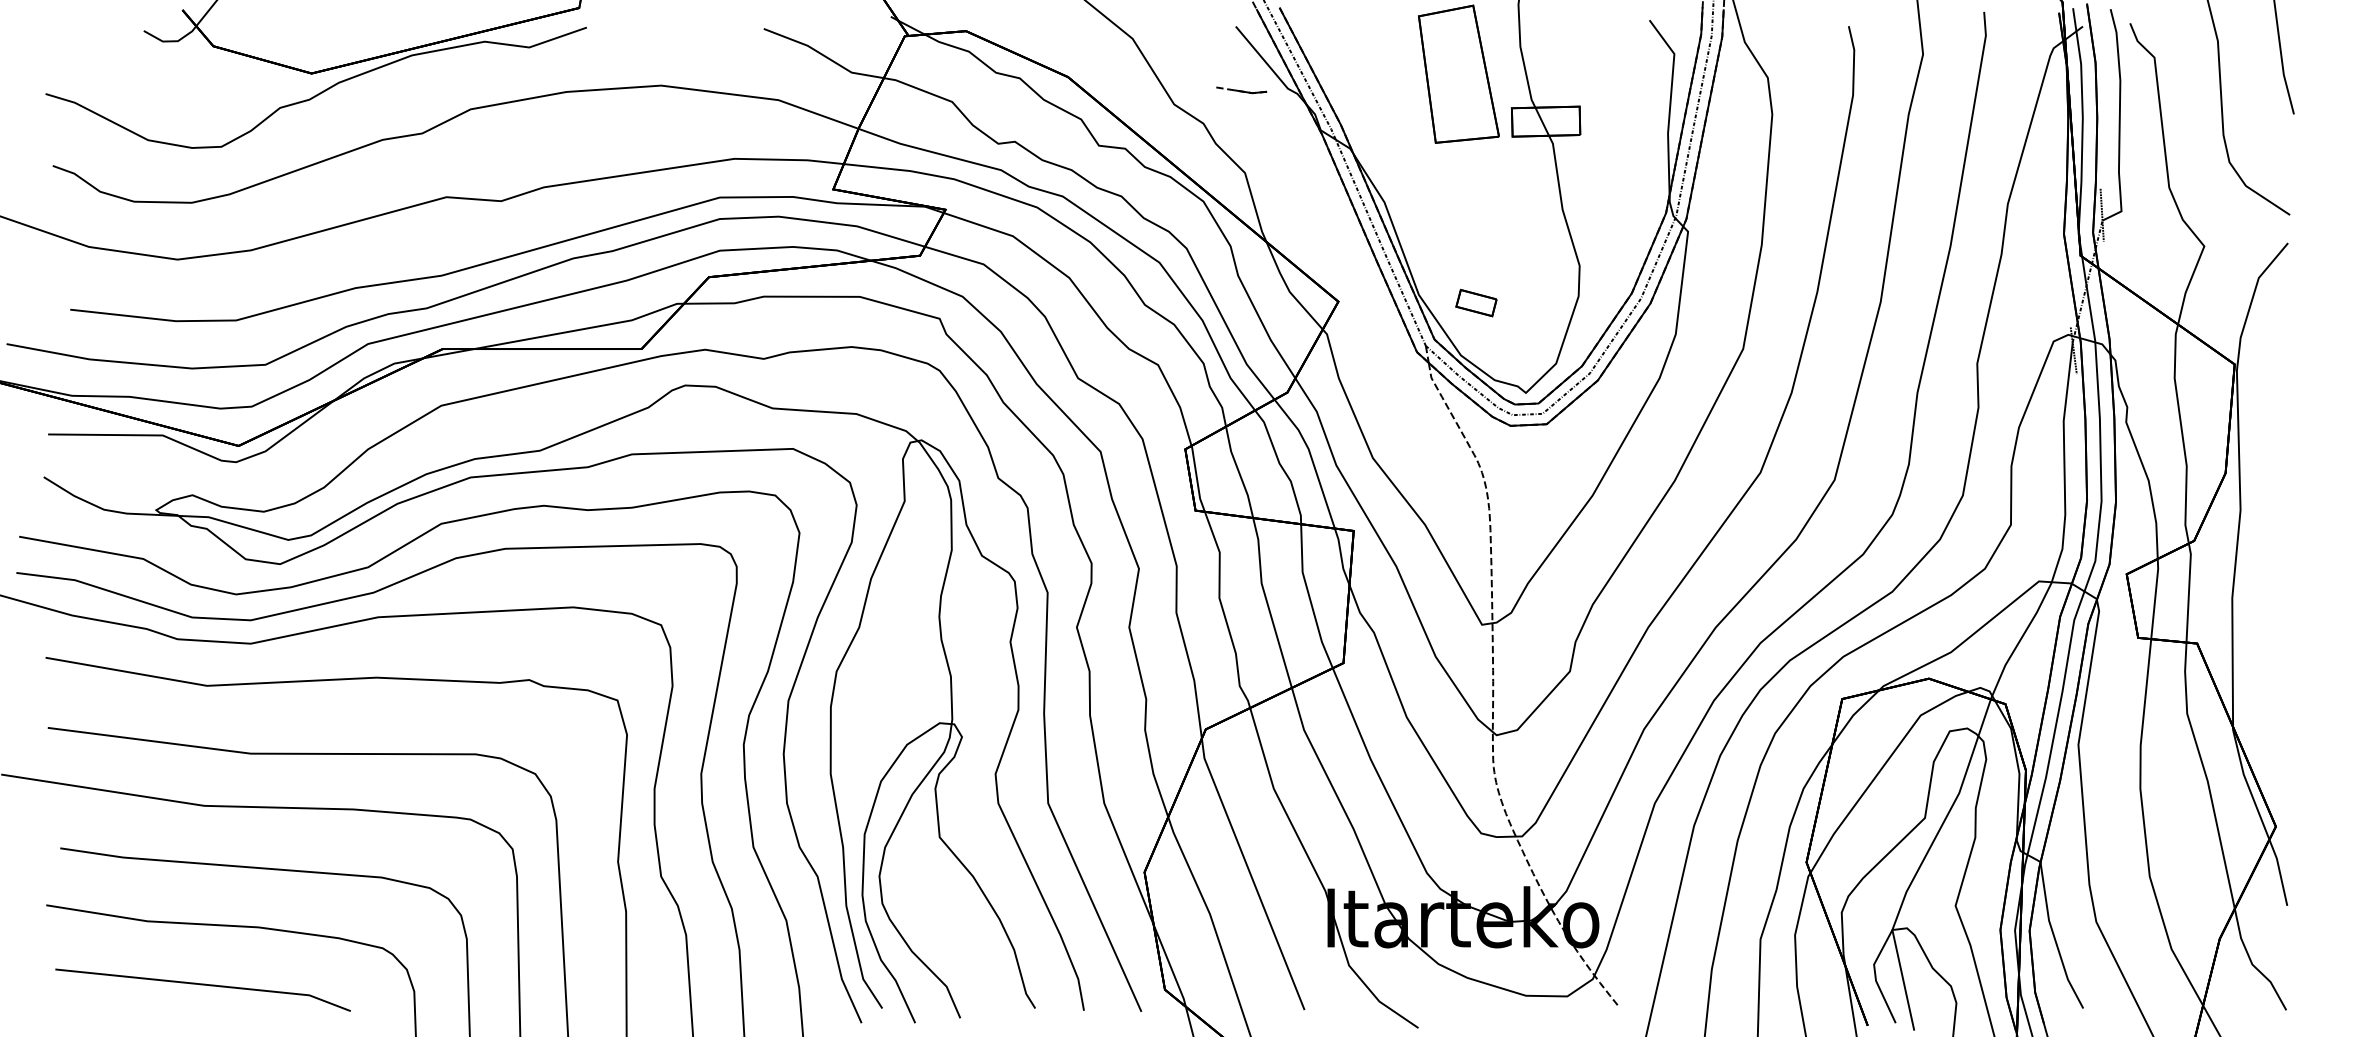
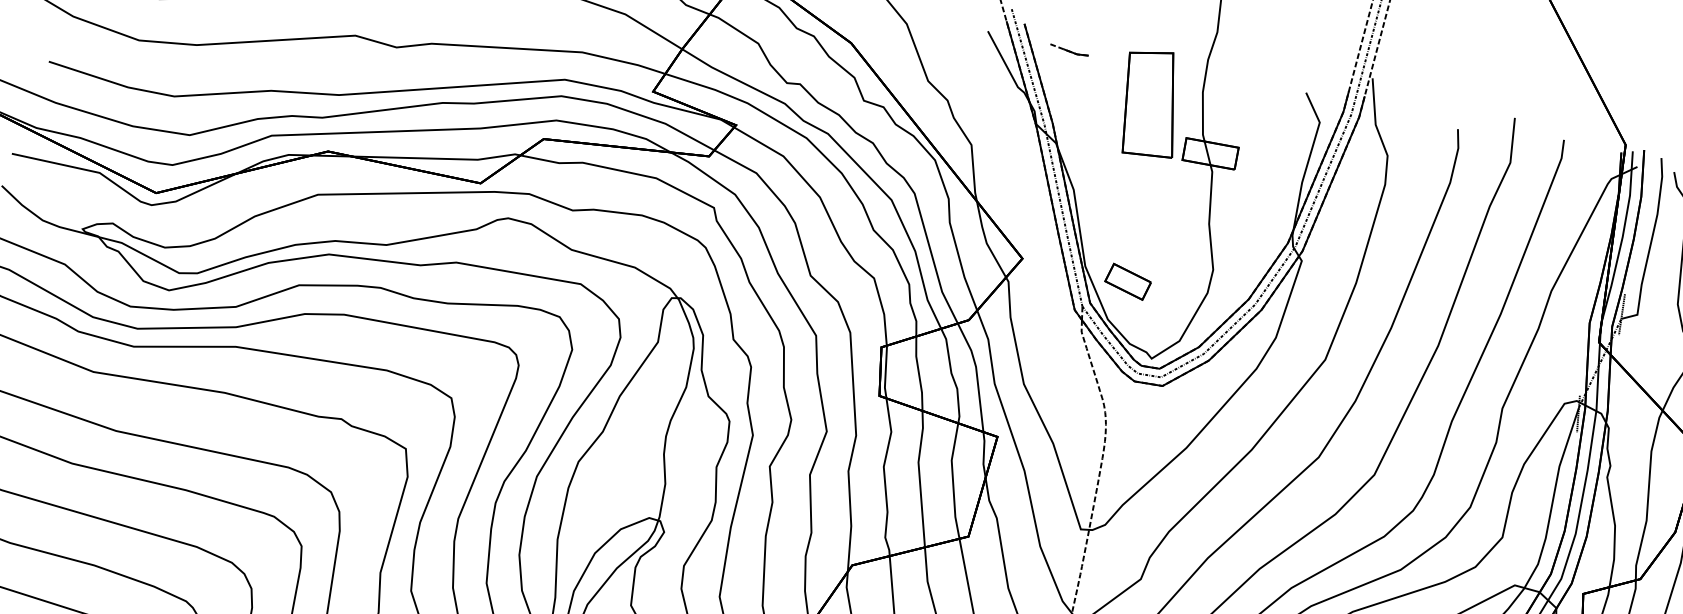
part: (1241, 90) -> (1069, 50), moved
part: (1476, 302) -> (1128, 281), size x1.43

